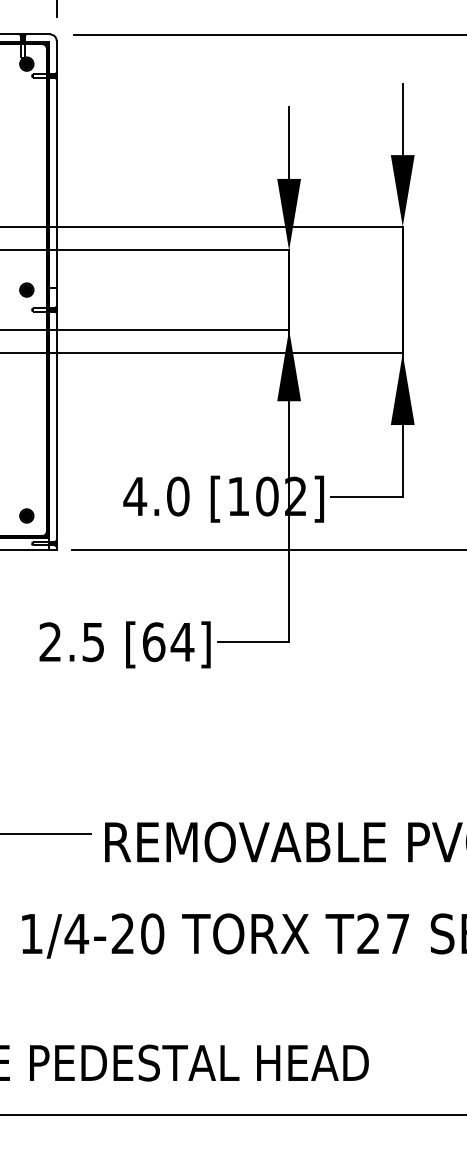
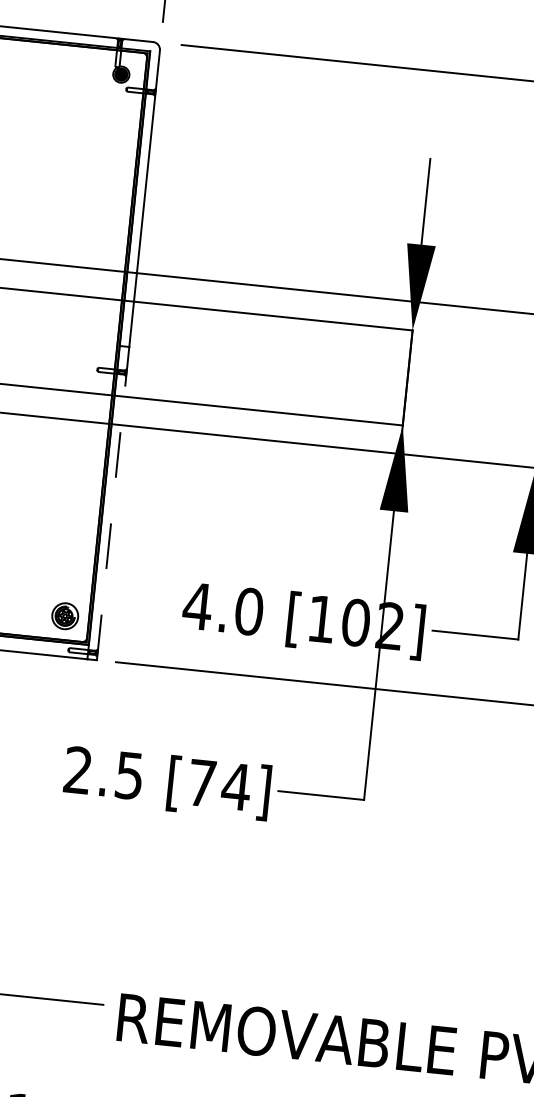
part: (26, 289) -> (93, 344), removed
line: (56, 418) -> (113, 503), solid -> dashed
part: (26, 515) -> (65, 615), size x1.6
text: (154, 642) -> (202, 783), [64] -> [74]

